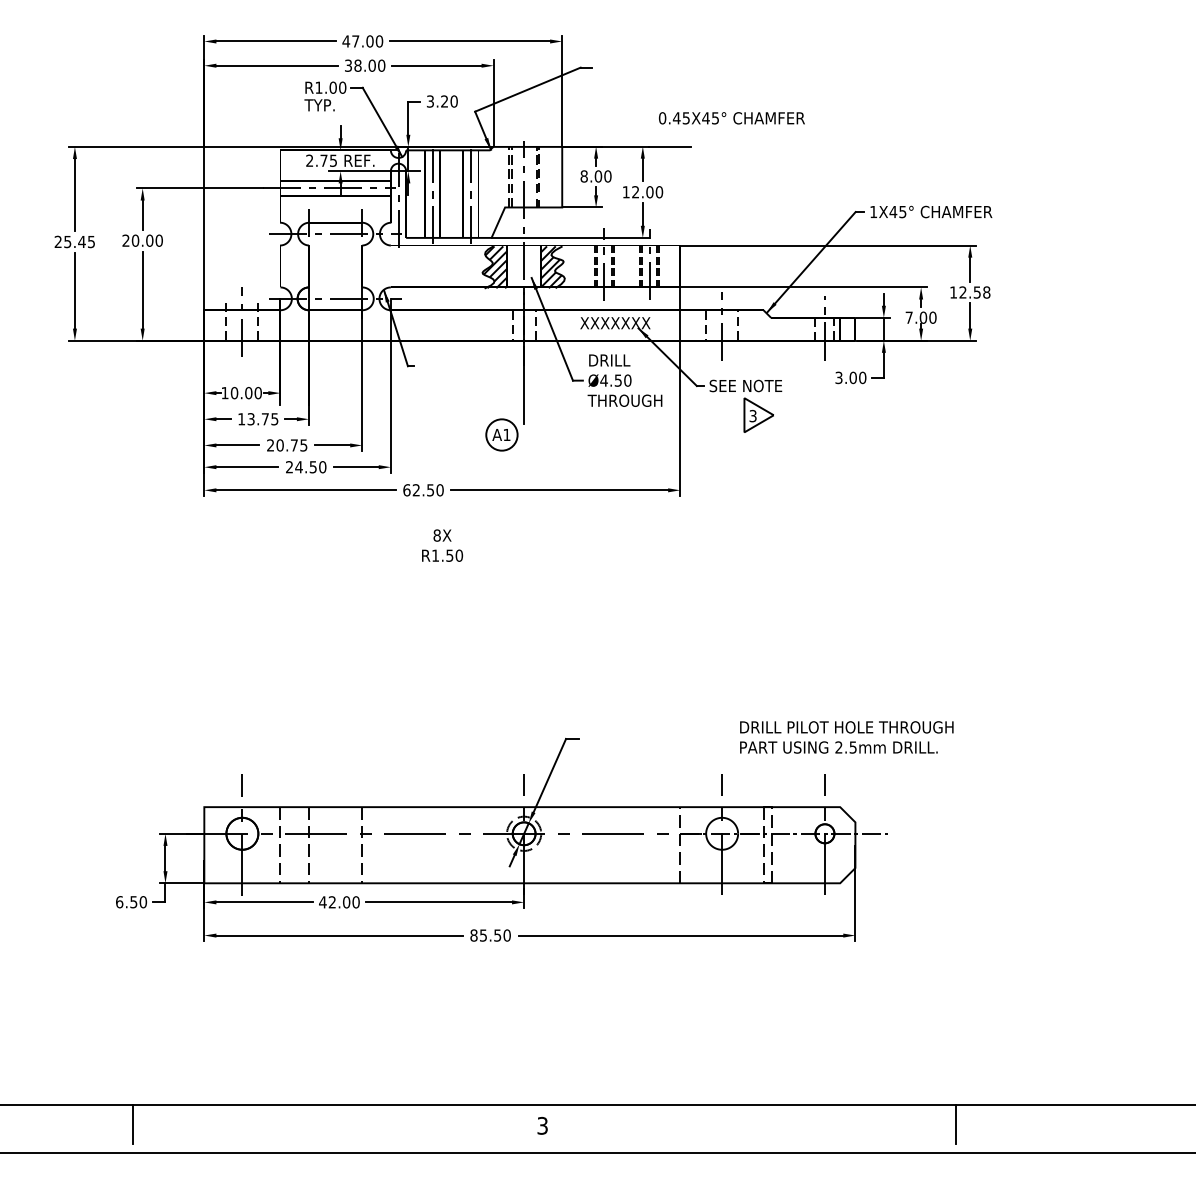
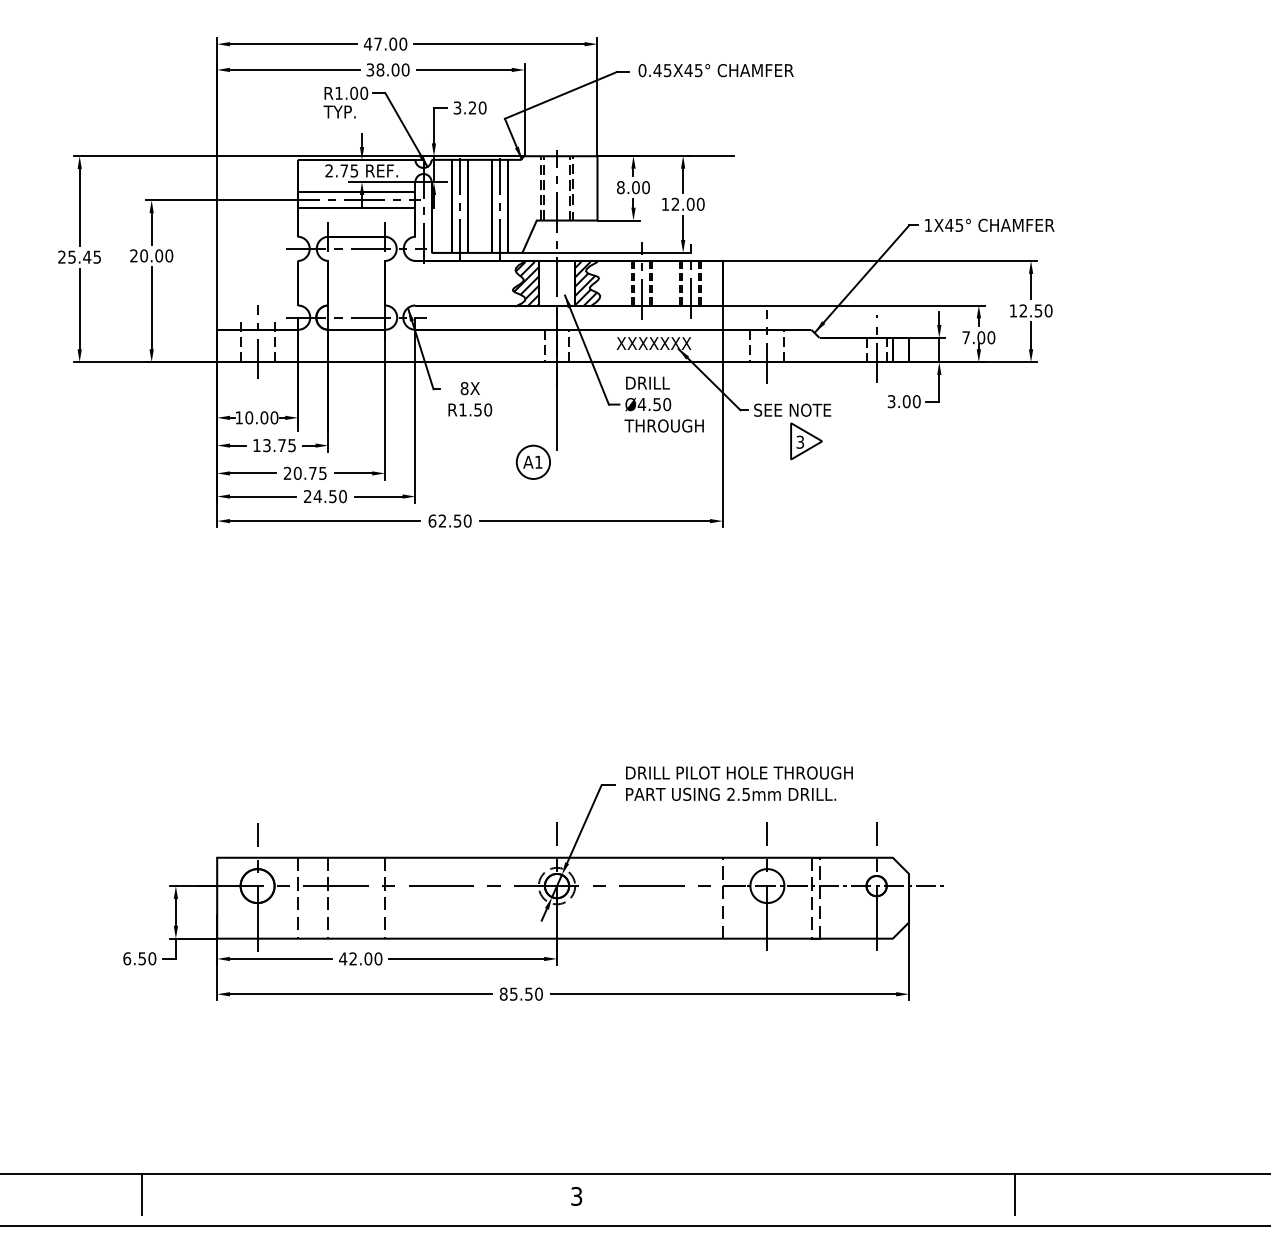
text: (731, 118) -> (715, 70), moved
text: (986, 292) -> (1048, 310), 12.58 -> 12.50
text: (442, 545) -> (470, 399), moved
text: (846, 737) -> (739, 783), moved

